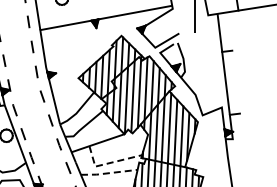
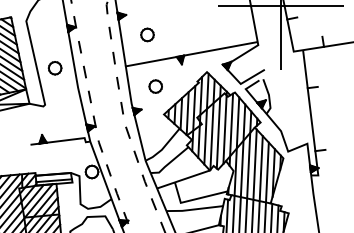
part: (70, 50) -> (155, 86), added
line: (108, 163) -> (193, 199), dashed -> solid
line: (109, 173) -> (194, 209), dashed -> solid

